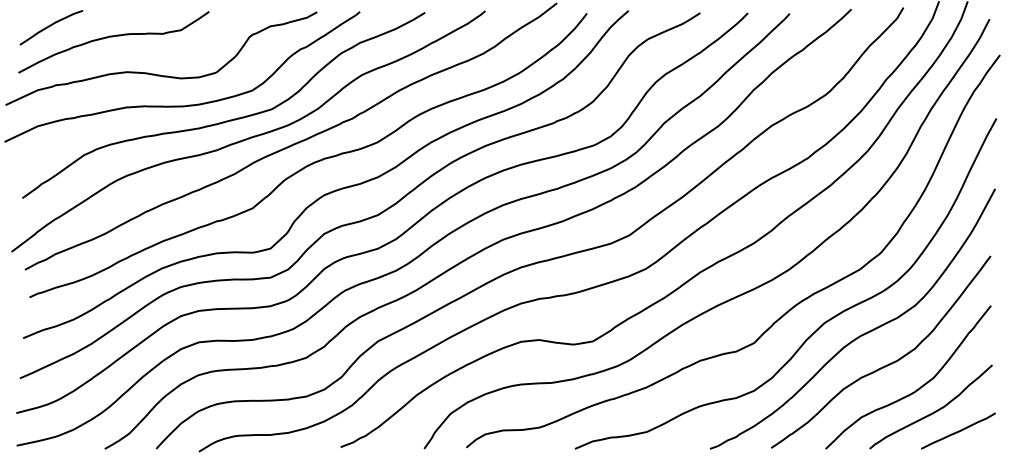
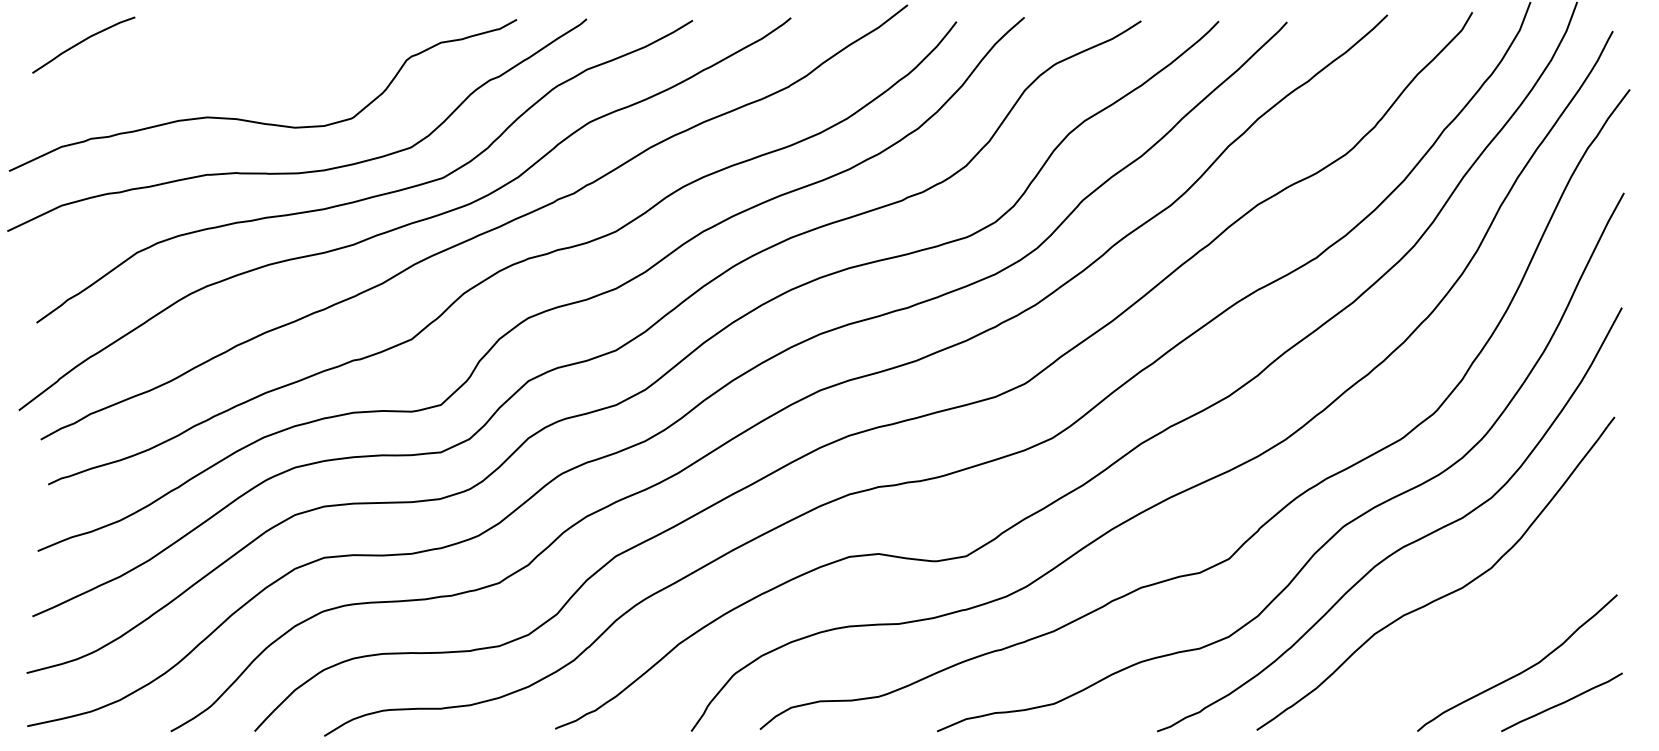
curve: (113, 37) -> (184, 60), removed
curve: (917, 388) -> (1495, 632), removed

